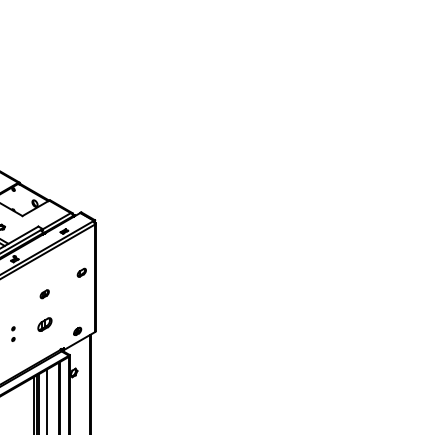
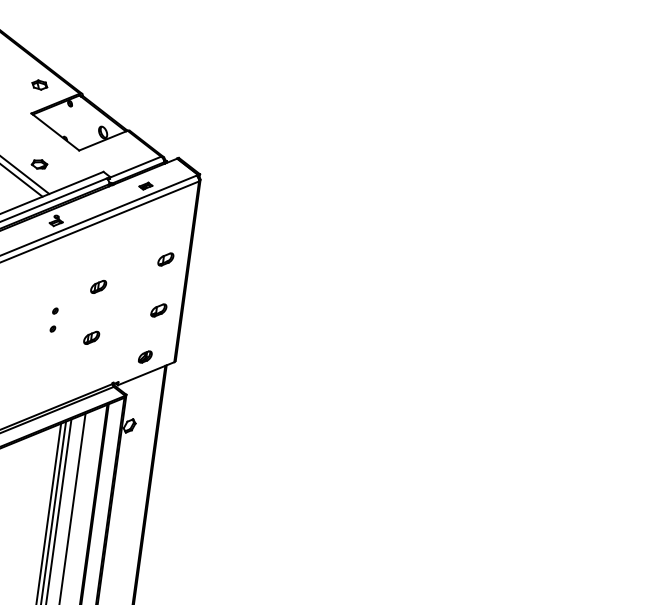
part: (81, 303) -> (158, 310), added
part: (44, 324) -> (91, 337), size x0.62
part: (13, 333) -> (54, 319), moved

